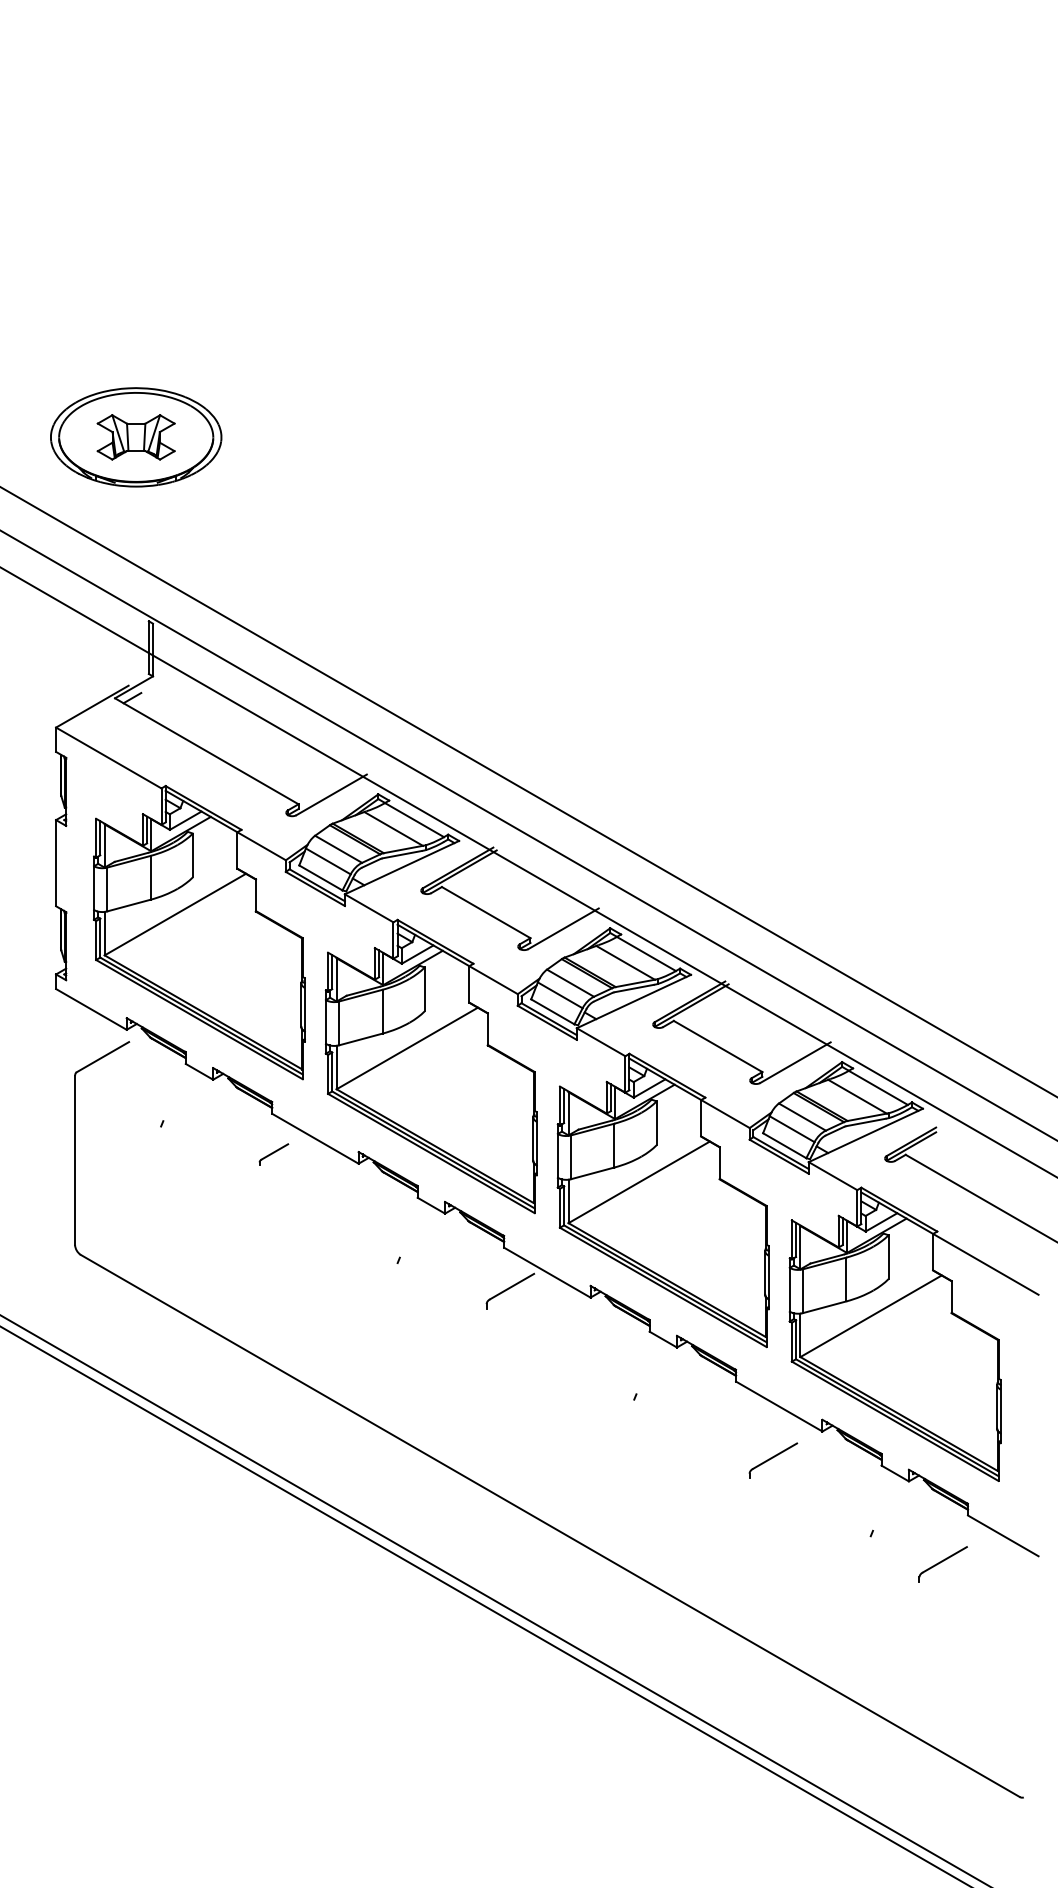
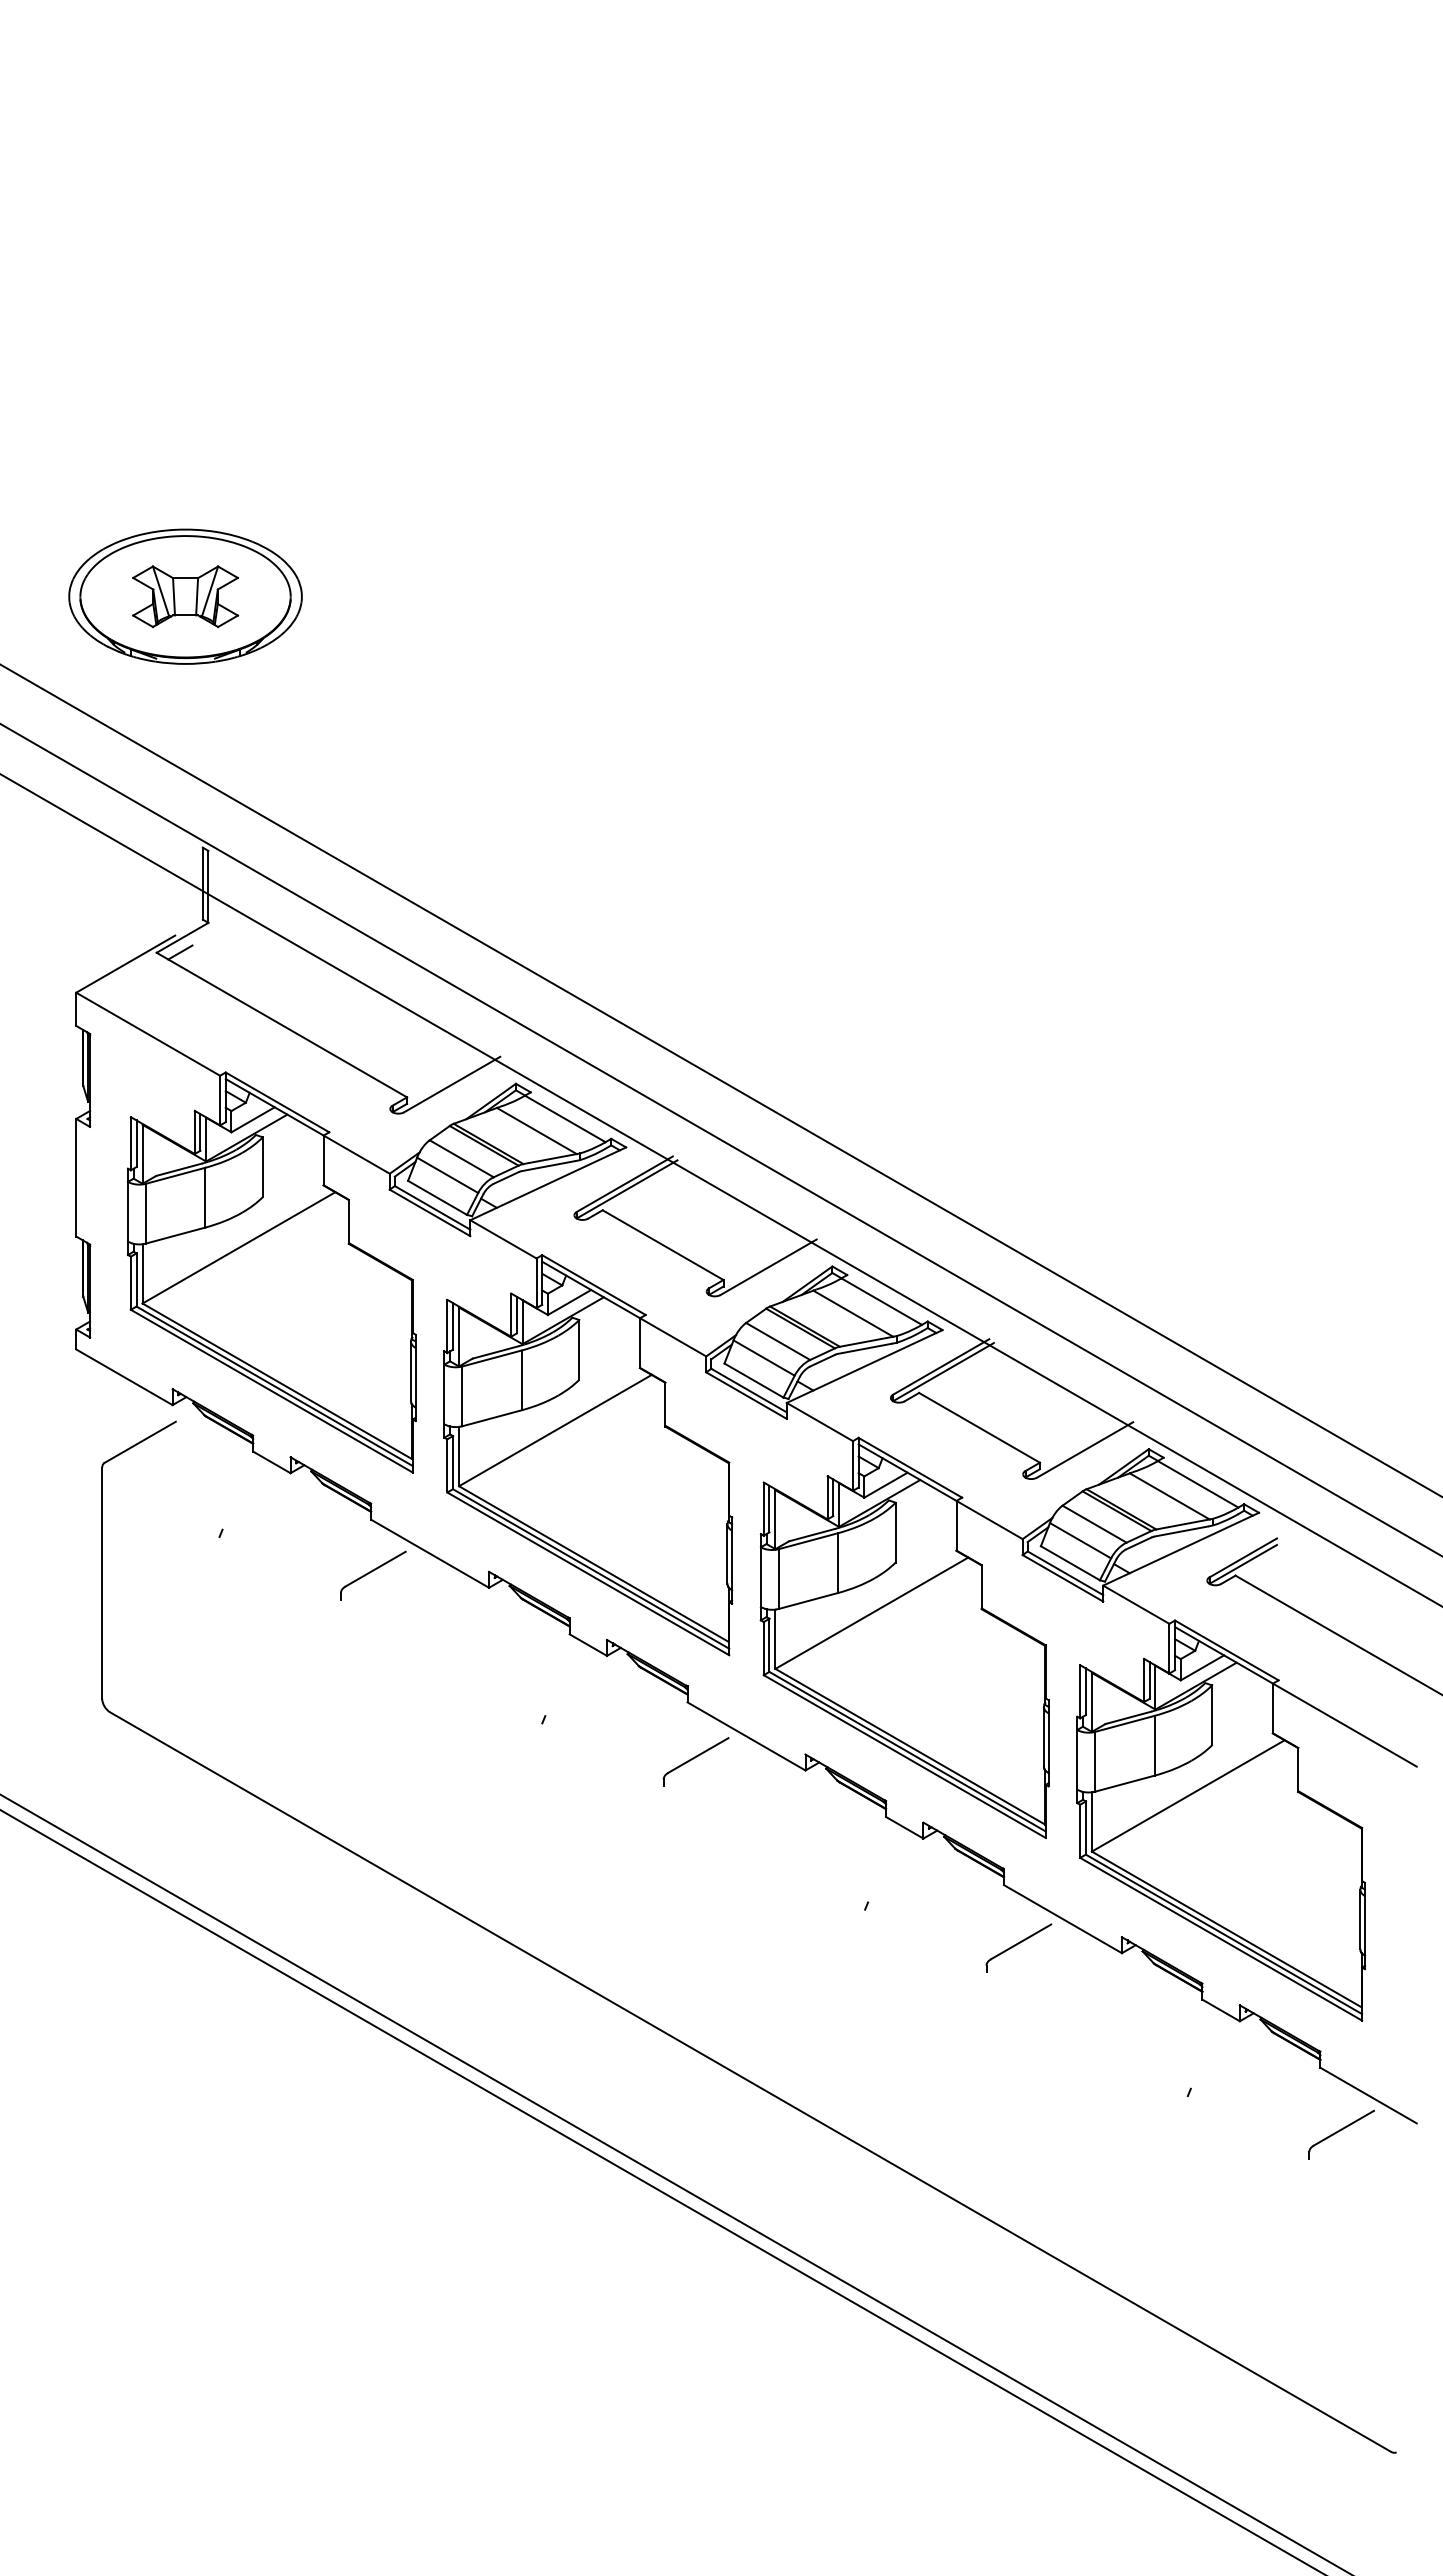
part: (273, 1154) -> (373, 1575), size x1.67
part: (773, 1460) -> (1018, 1947), moved
part: (943, 1564) -> (1341, 2134), moved

